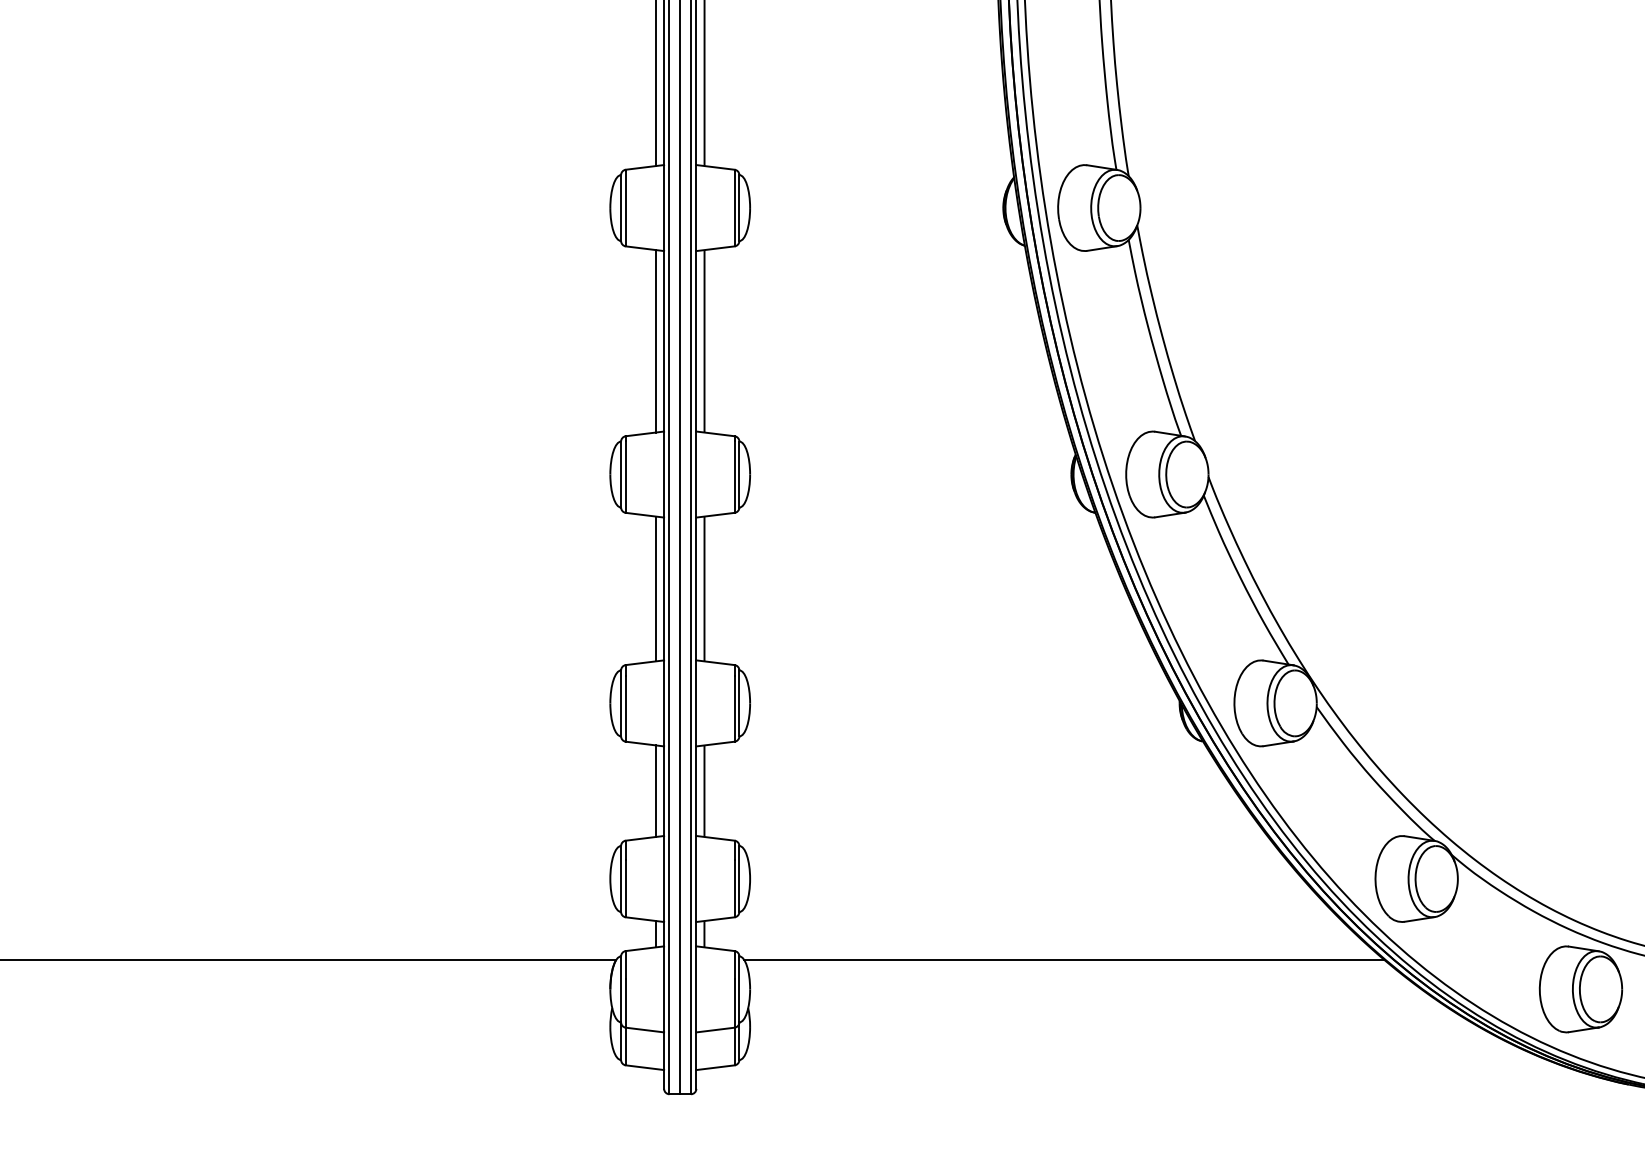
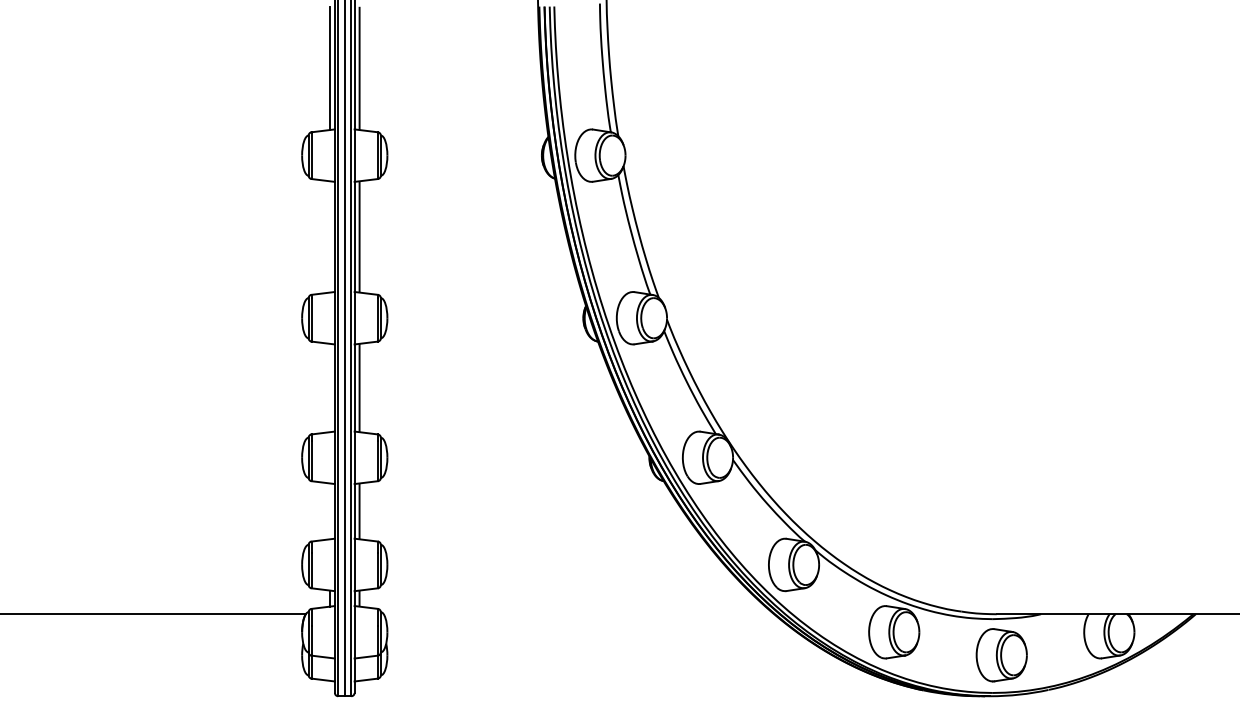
line: (656, 340) -> (330, 236), removed
line: (656, 588) -> (330, 387), removed
line: (656, 791) -> (330, 511), removed
line: (1063, 960) -> (578, 614), removed

